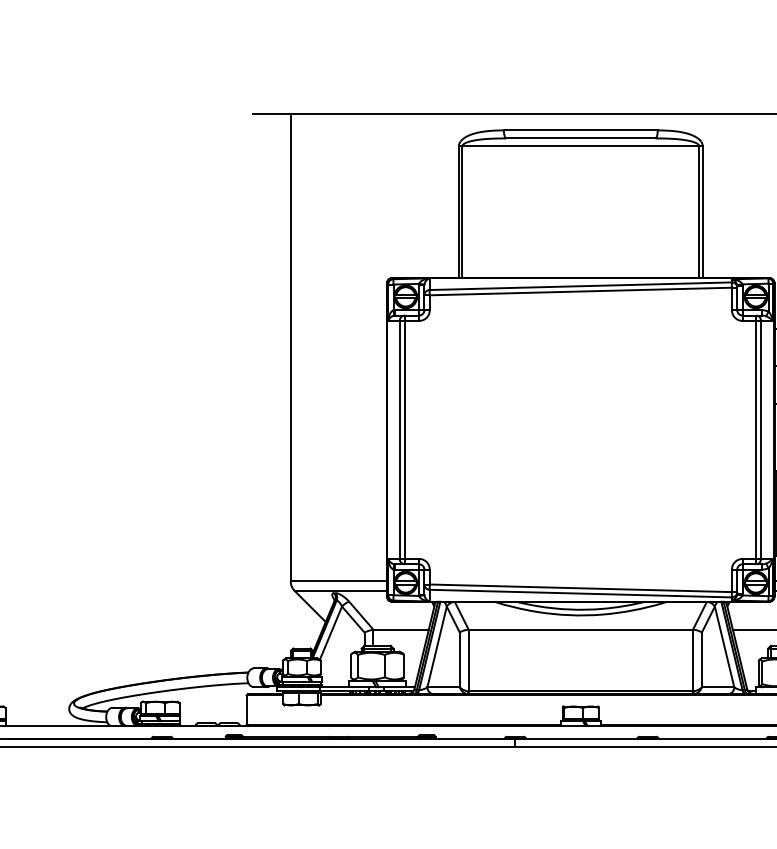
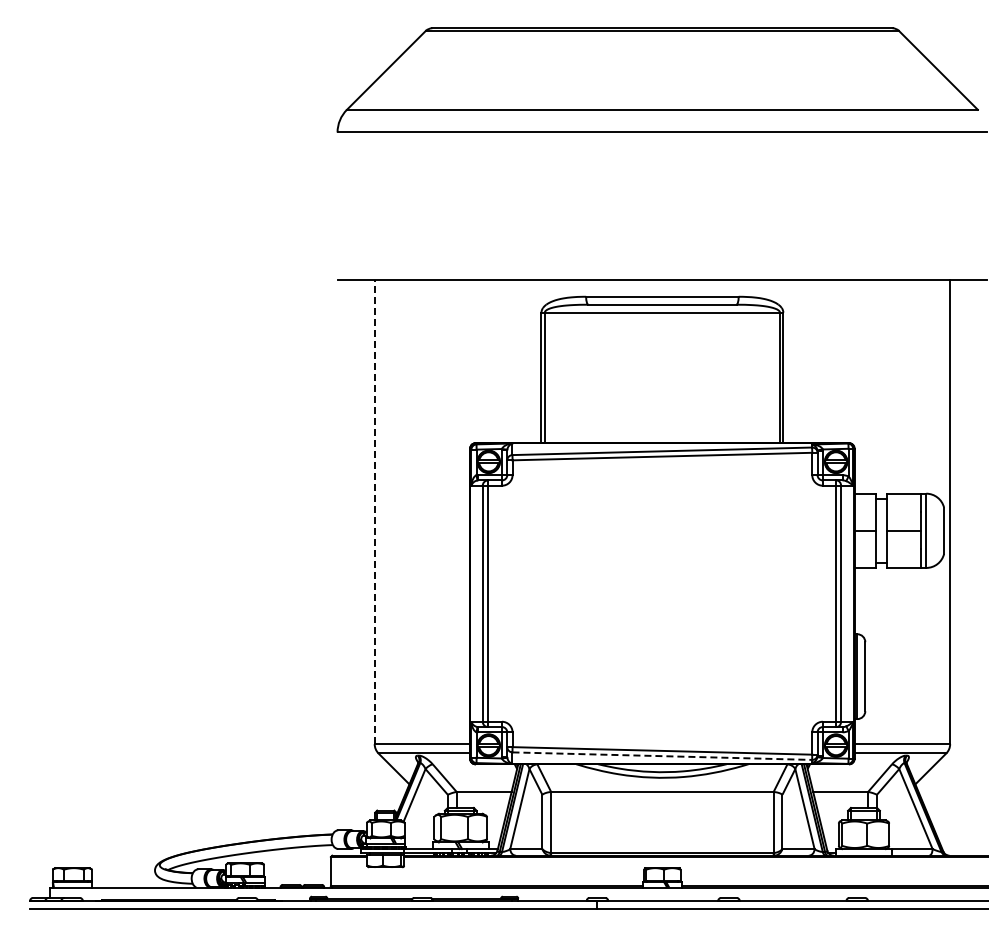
line: (290, 347) -> (374, 512), solid -> dashed
line: (580, 593) -> (662, 756), solid -> dashed

